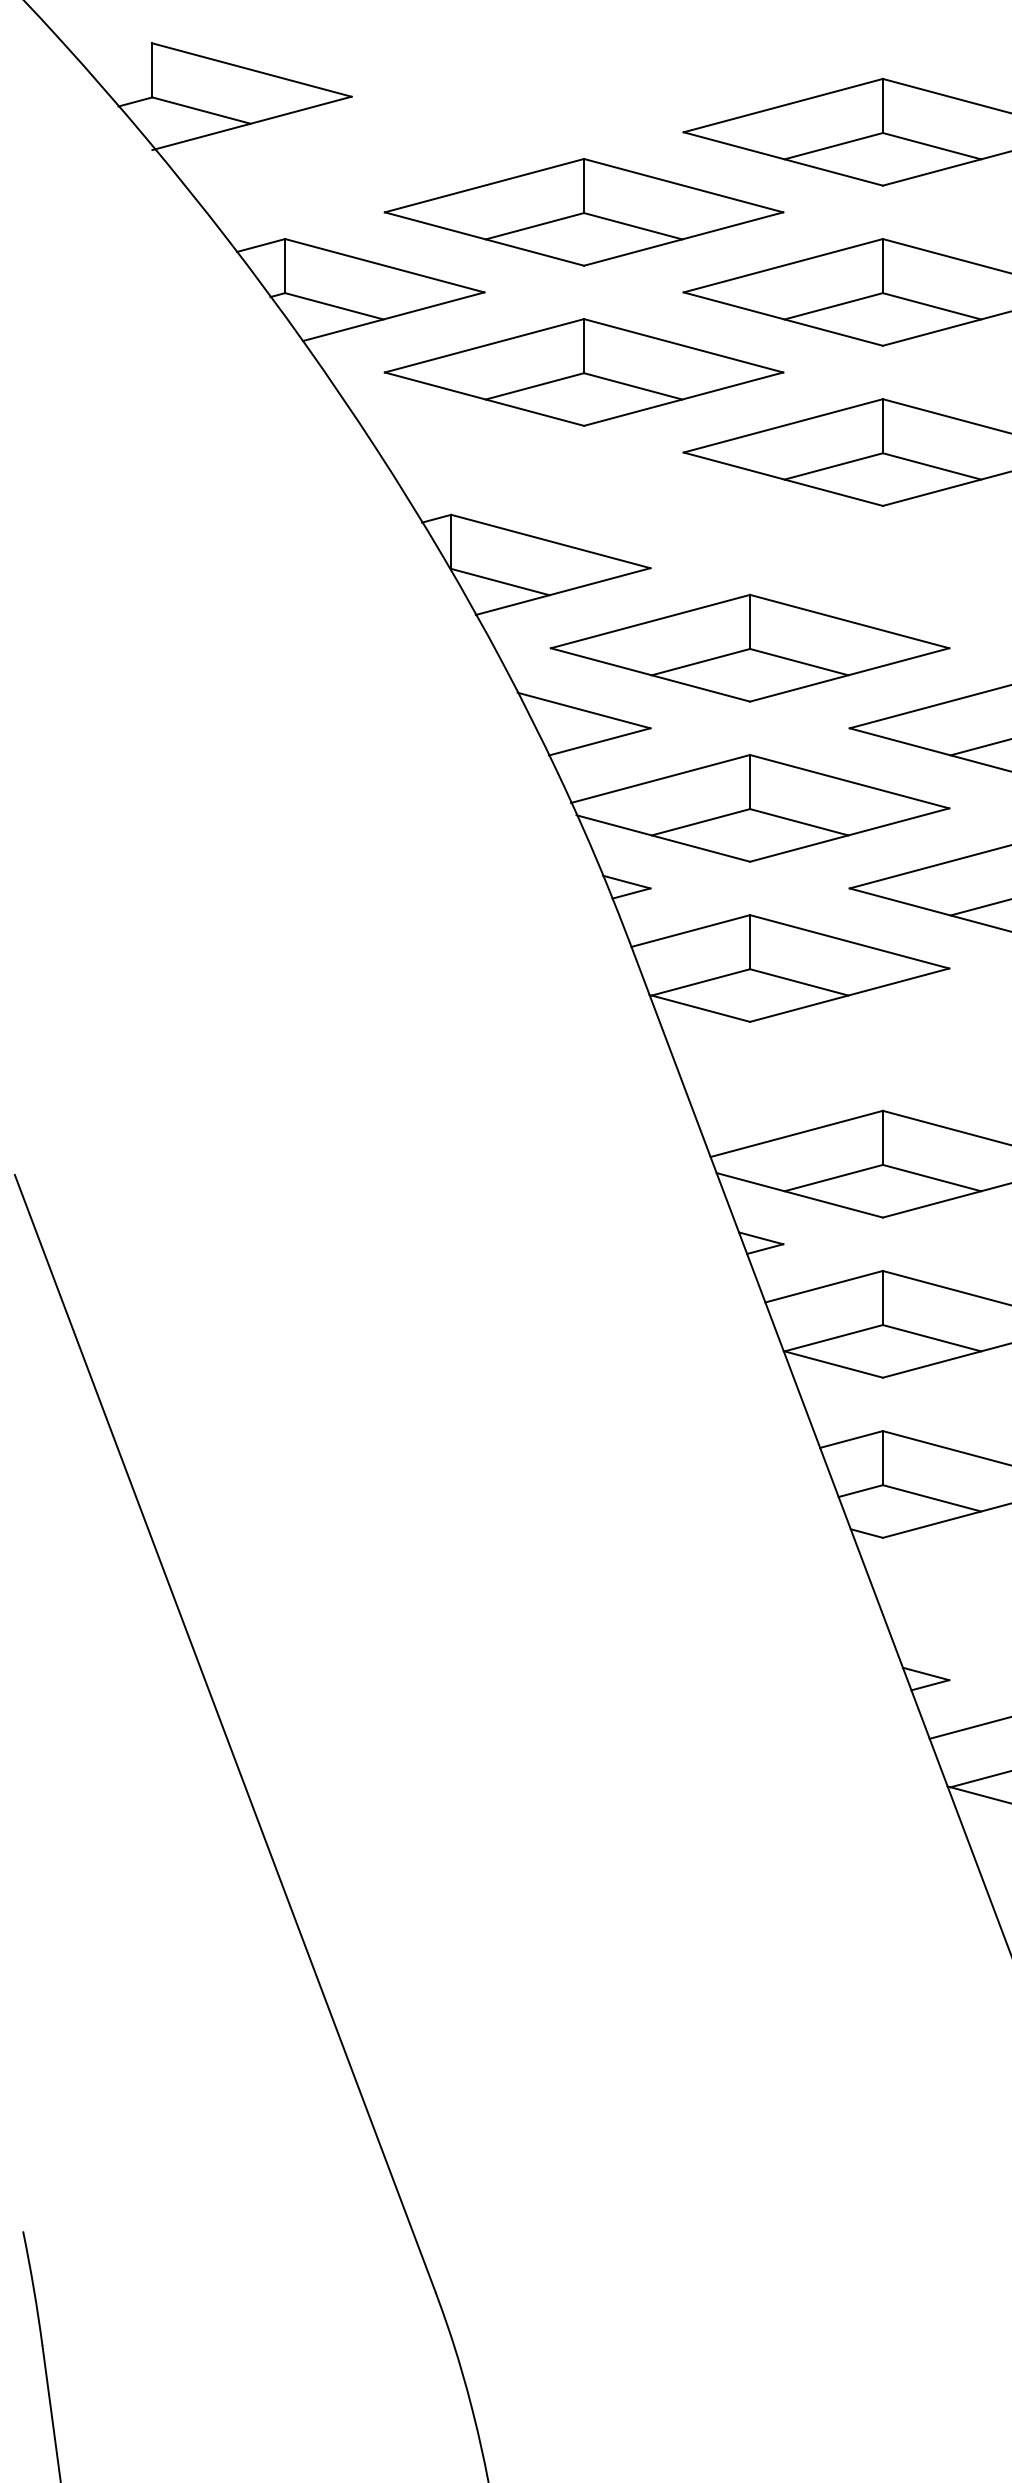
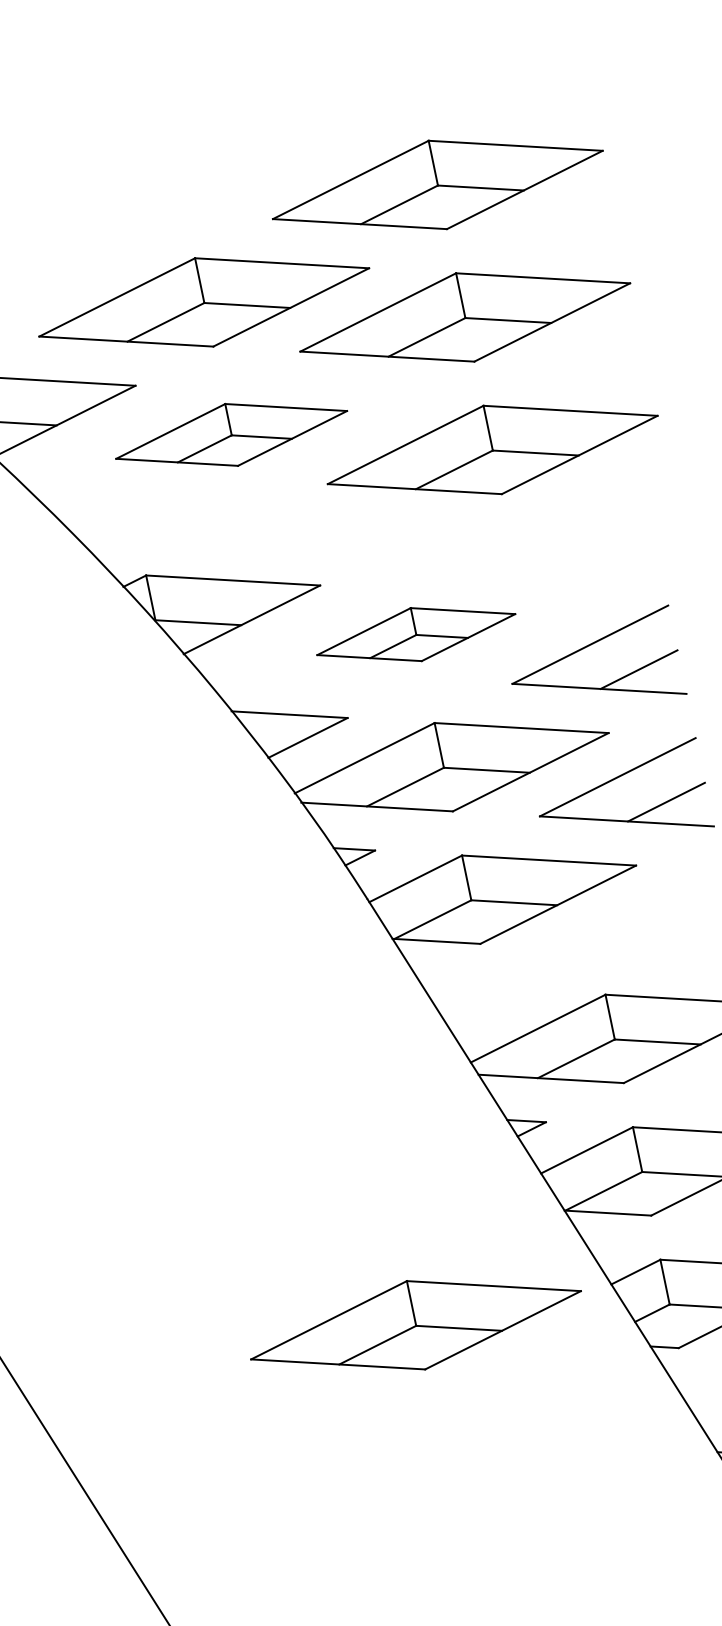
part: (583, 372) -> (231, 435), size x0.7
part: (749, 647) -> (415, 634), size x0.6
part: (583, 1448) -> (415, 1325), added

